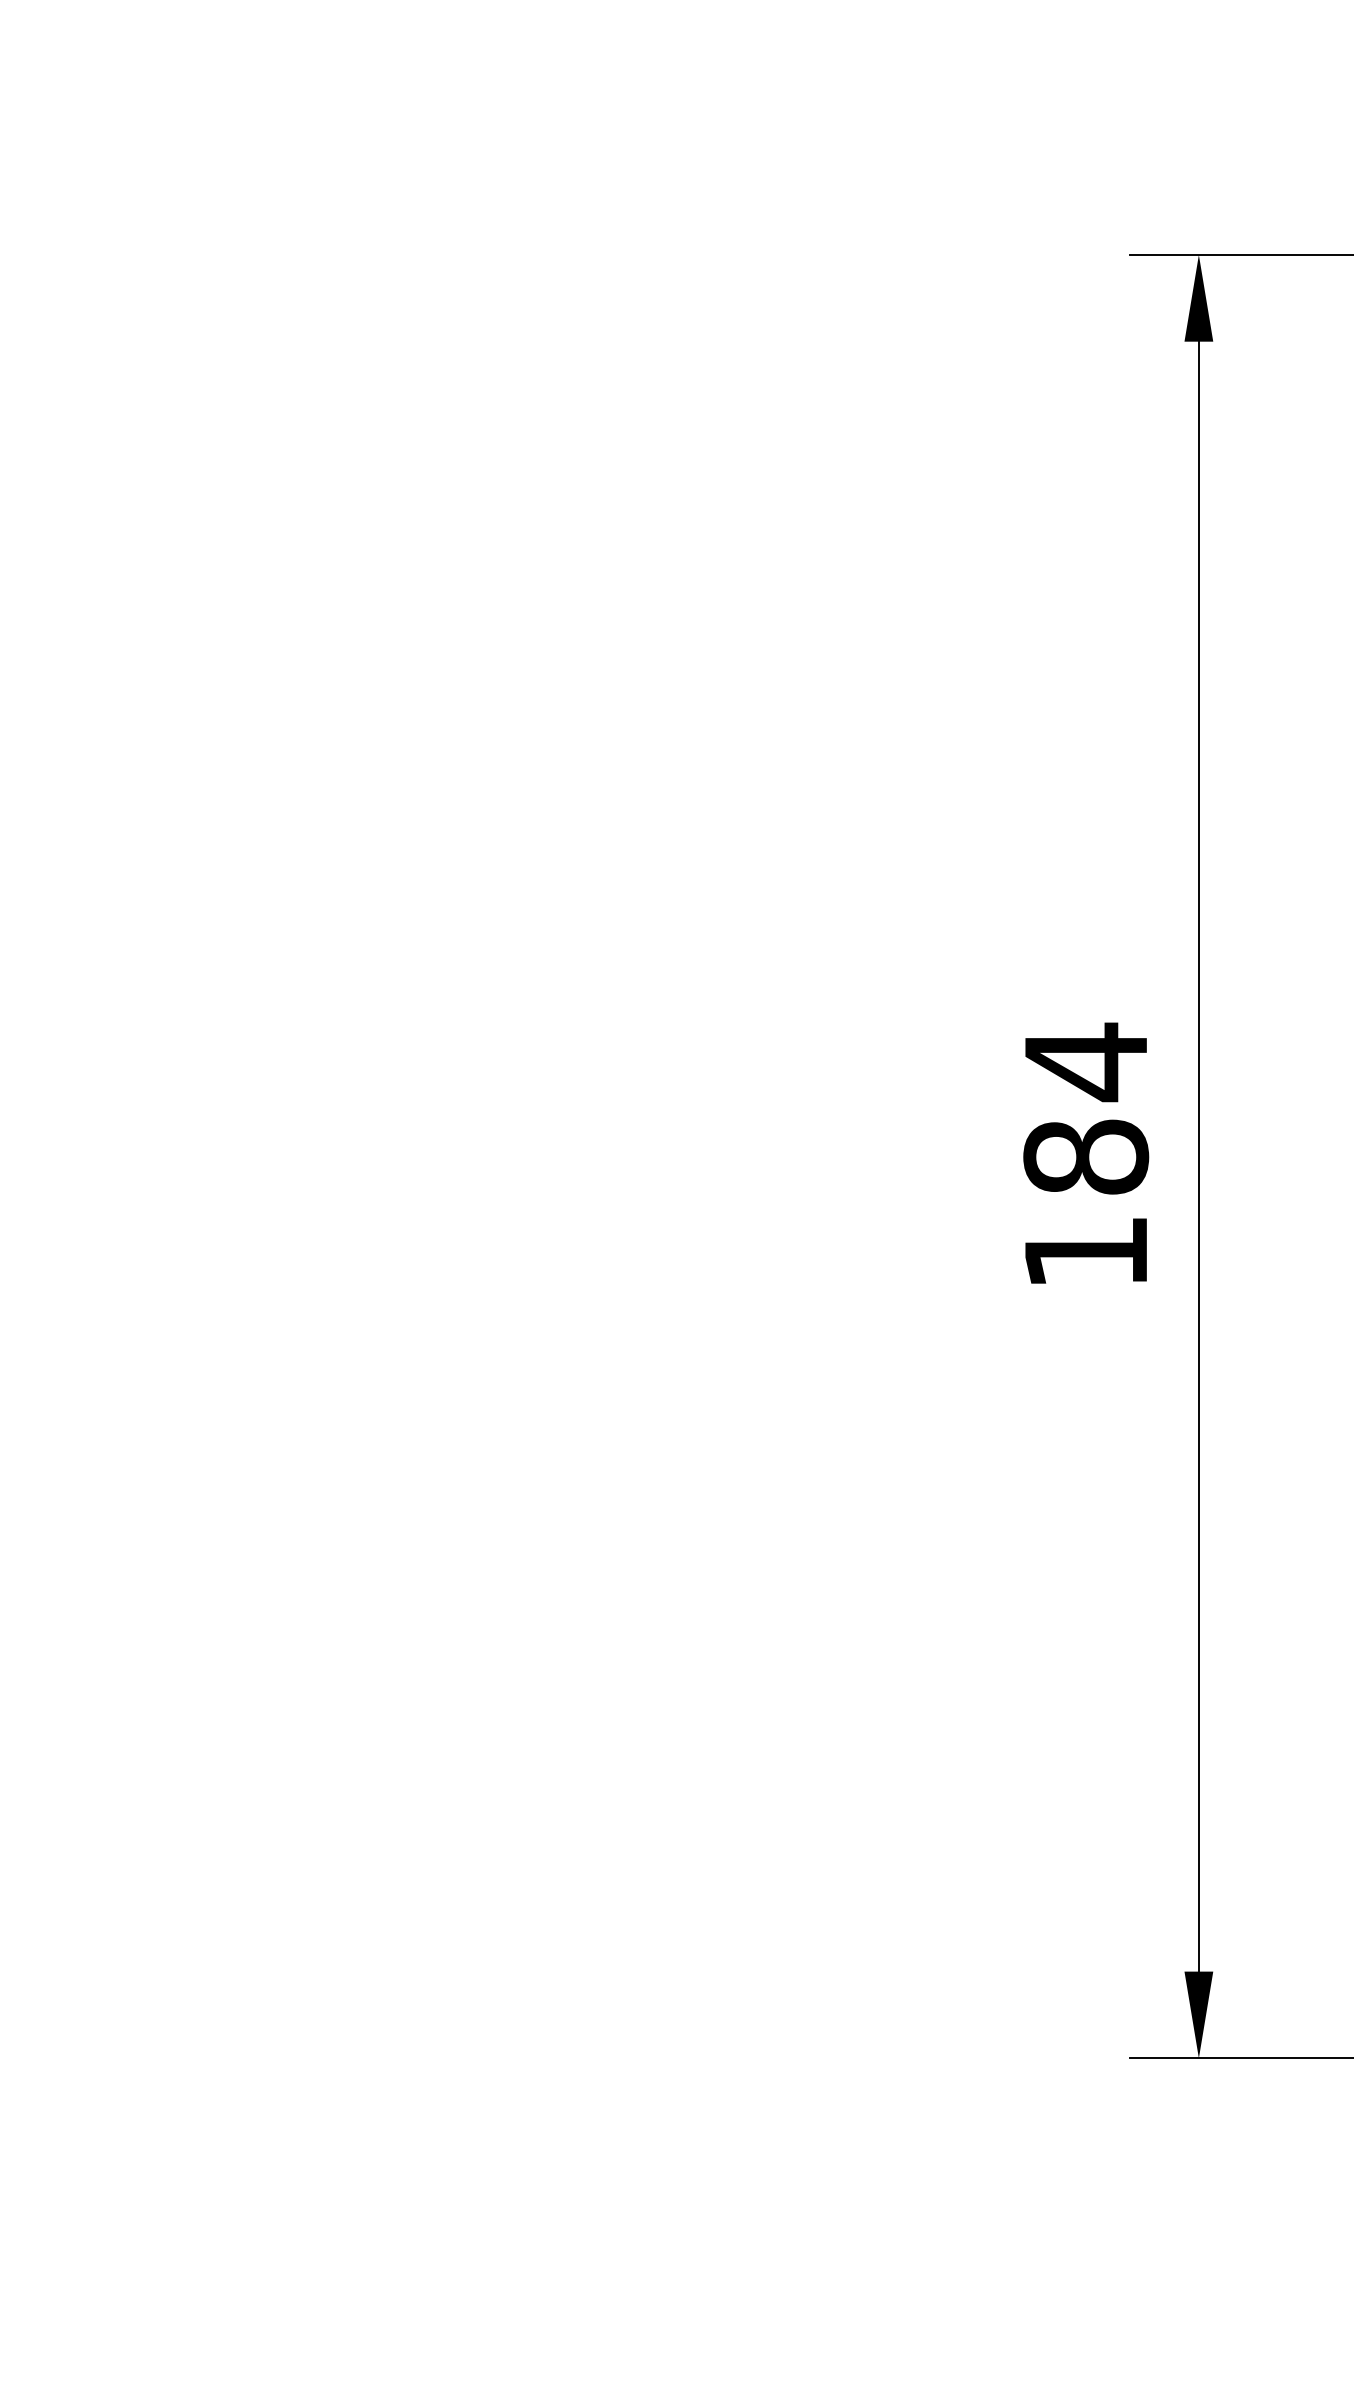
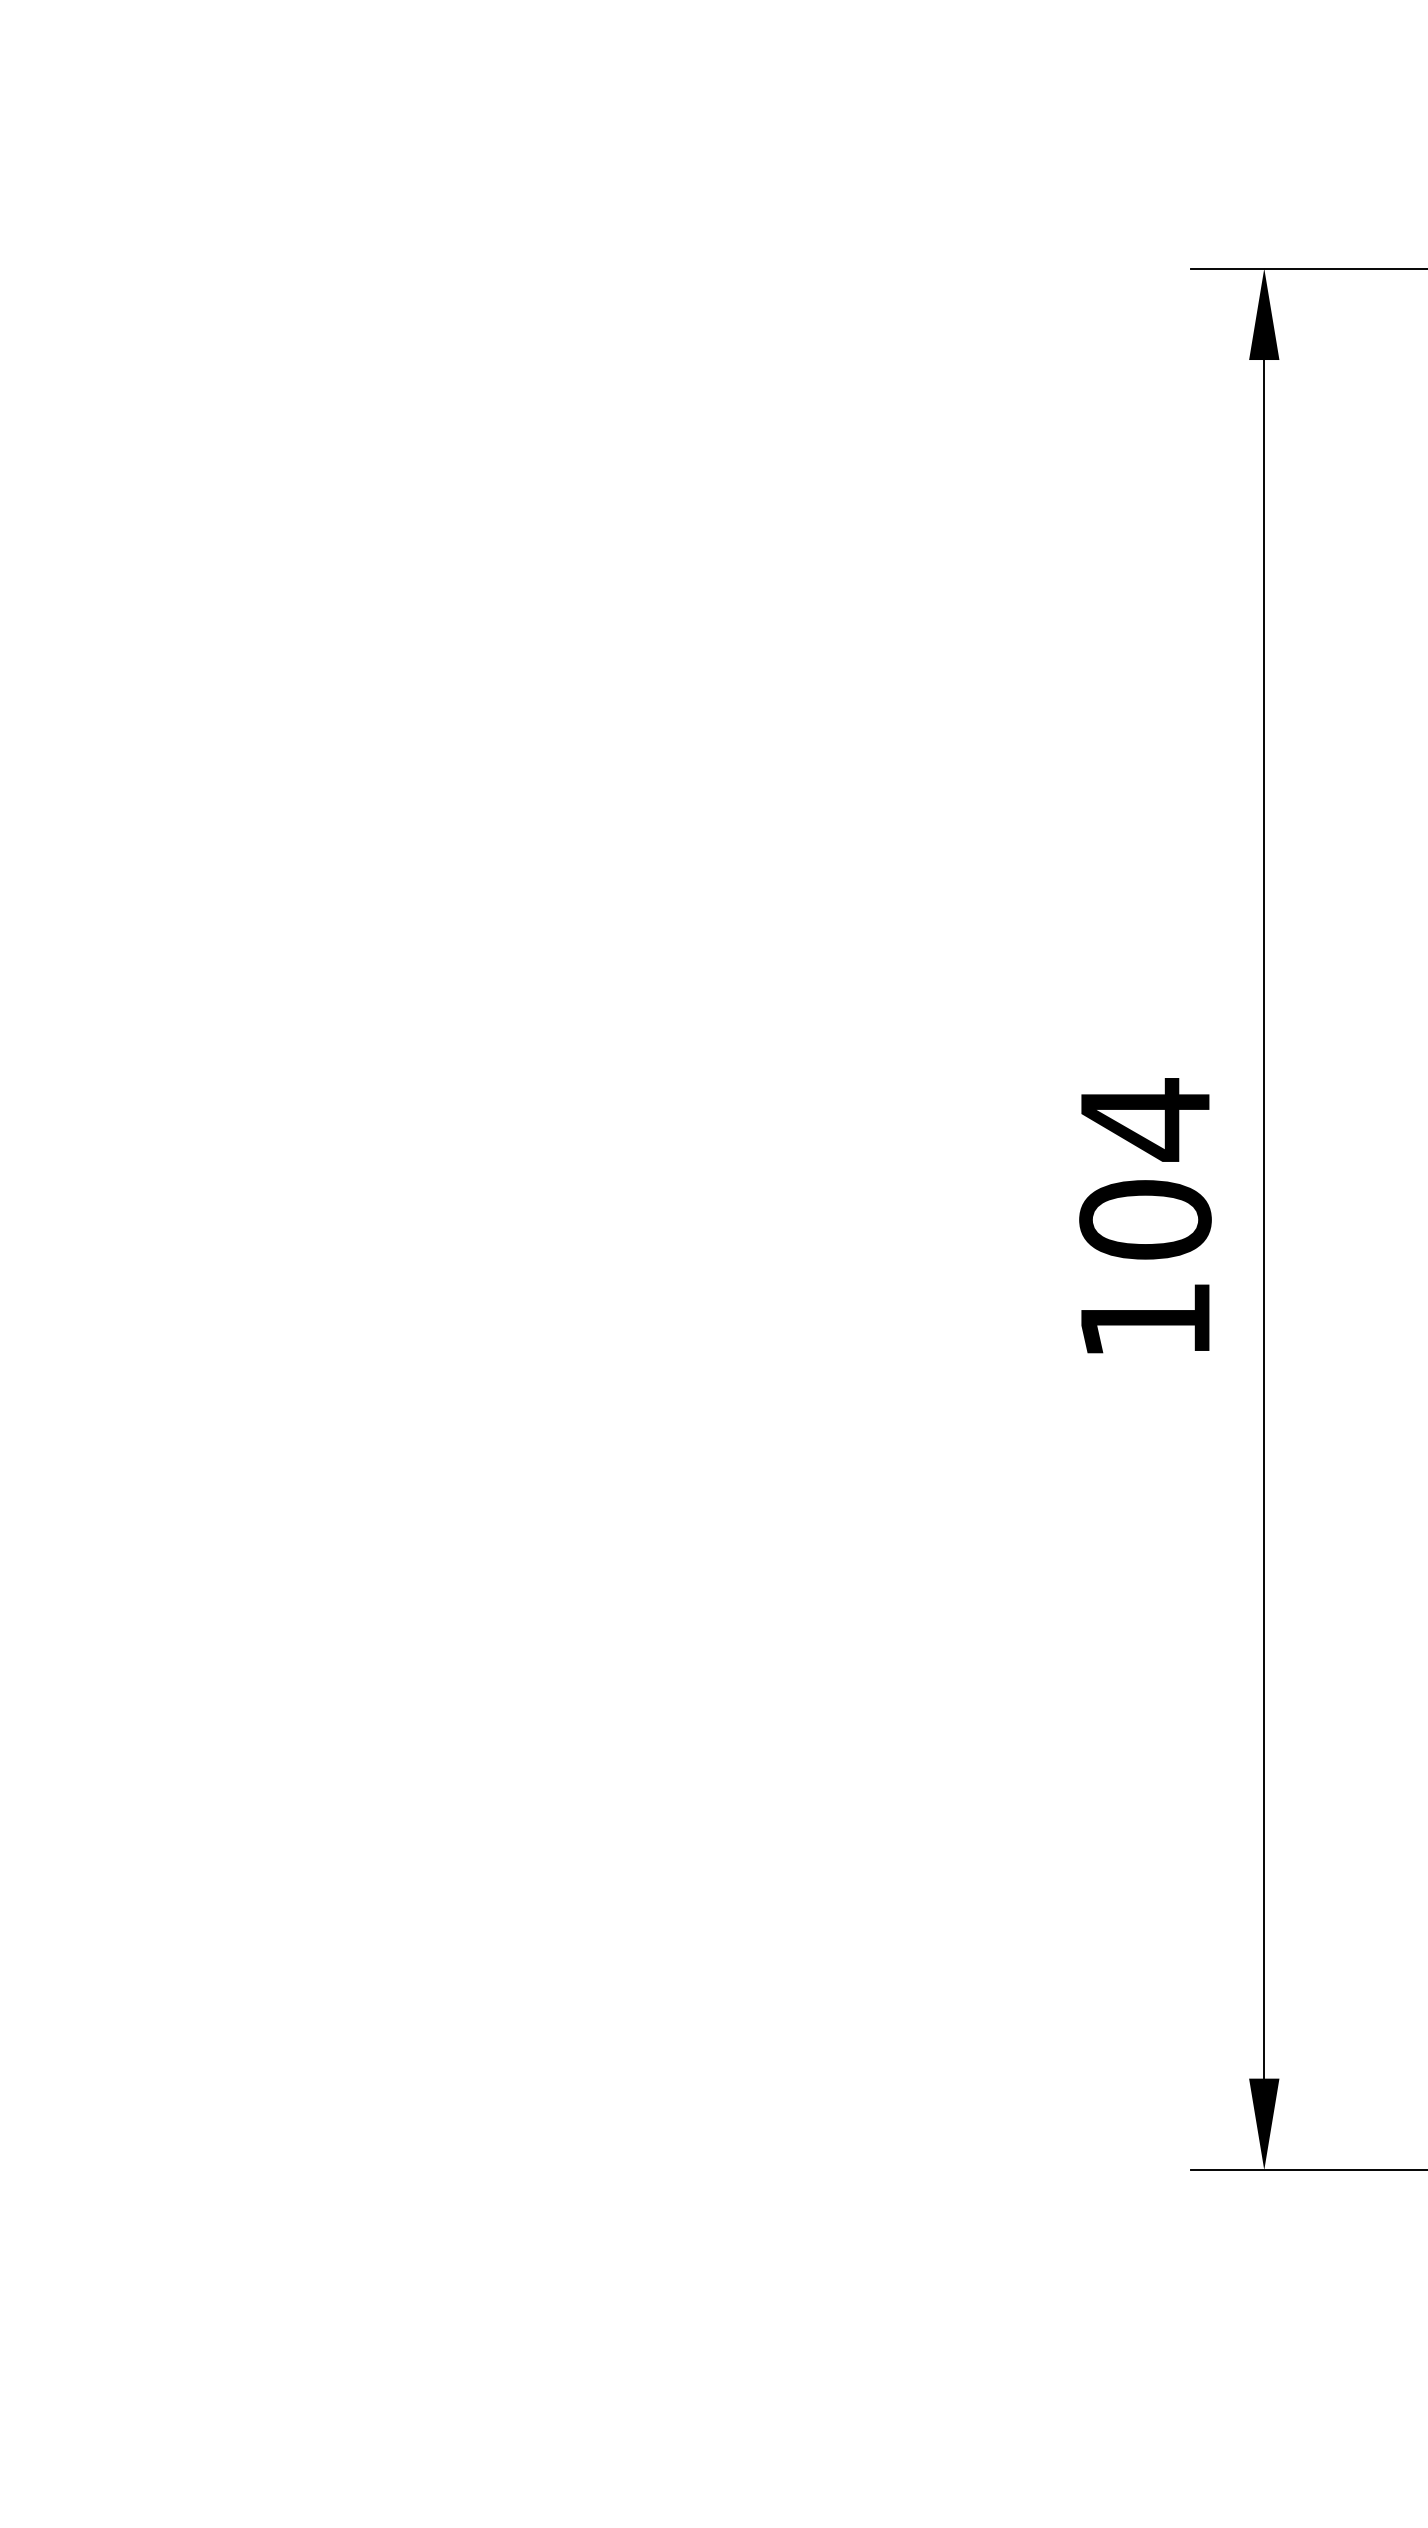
text: (1086, 1156) -> (1145, 1219), 184 -> 104

